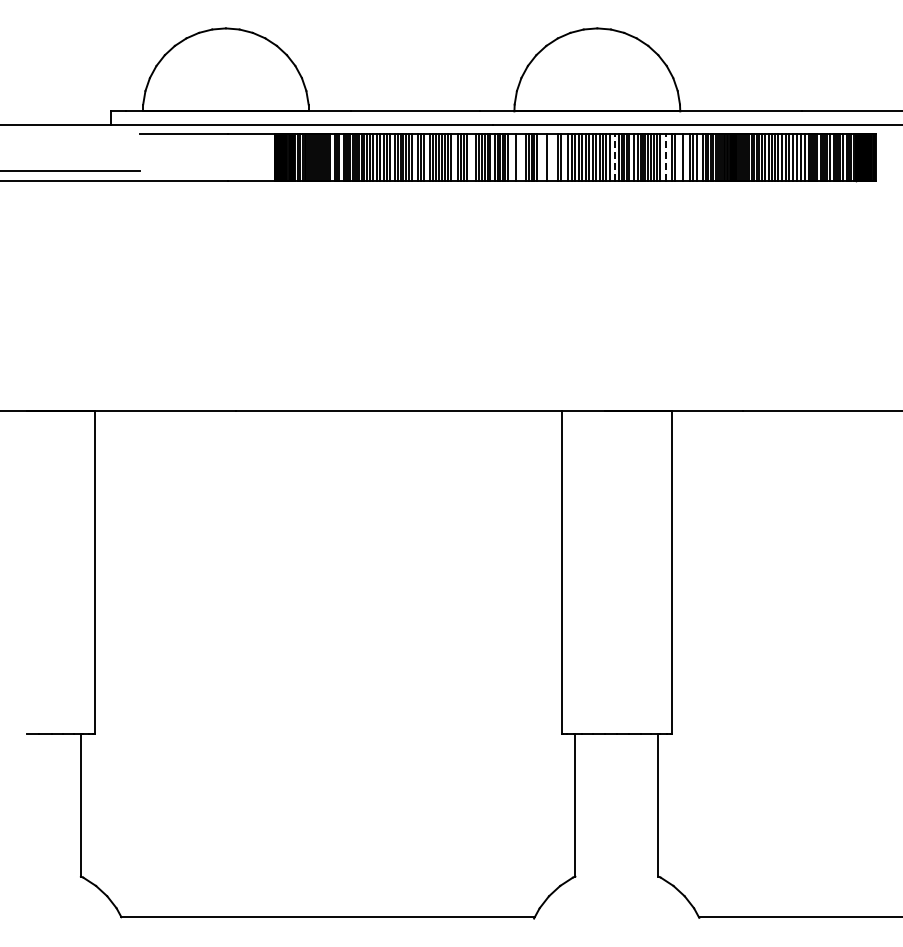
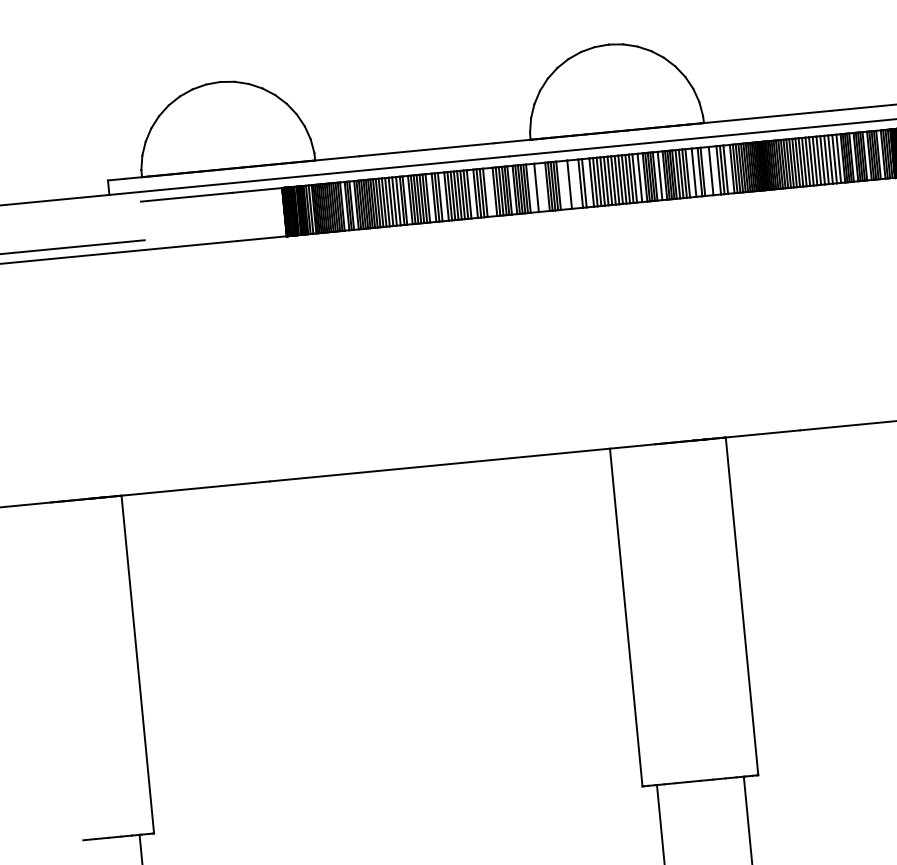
line: (614, 157) -> (639, 177), dashed -> solid
line: (666, 157) -> (694, 172), dashed -> solid

